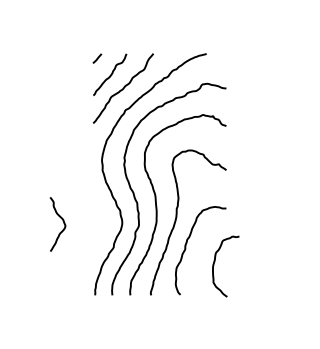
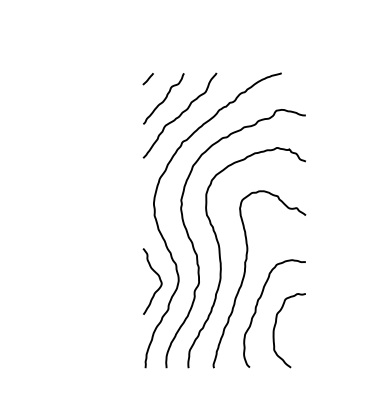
curve: (62, 221) -> (158, 277), moved
curve: (215, 262) -> (276, 325), moved

